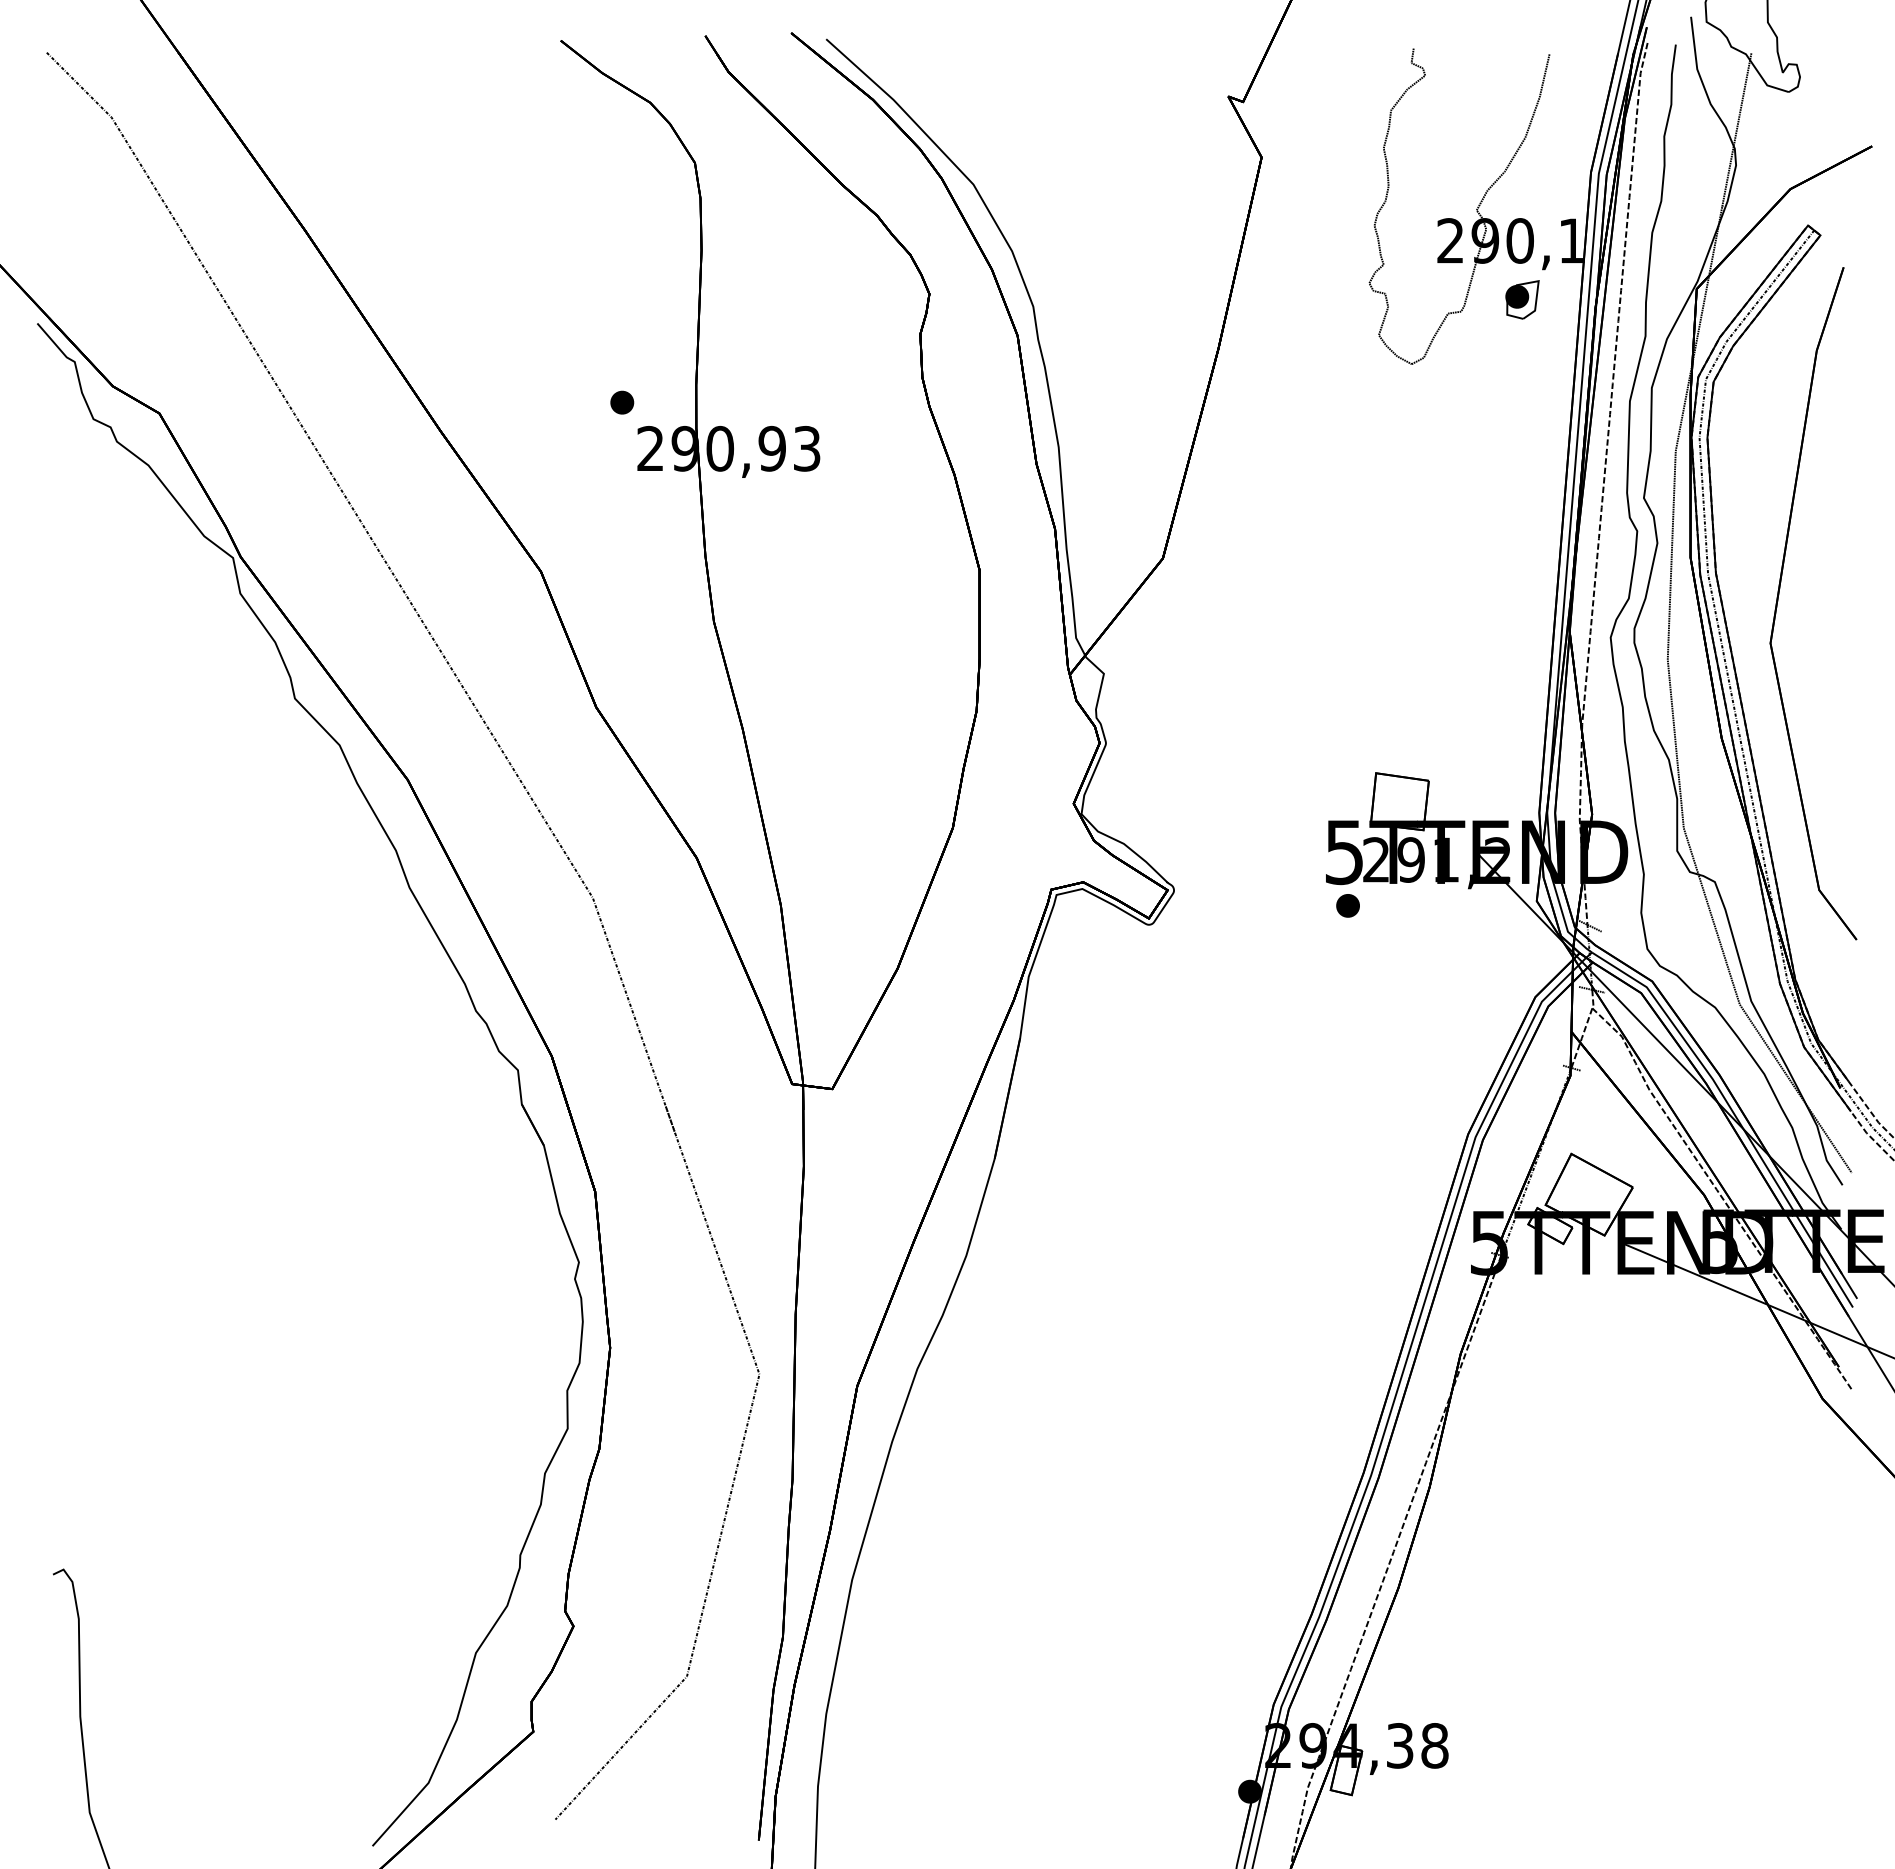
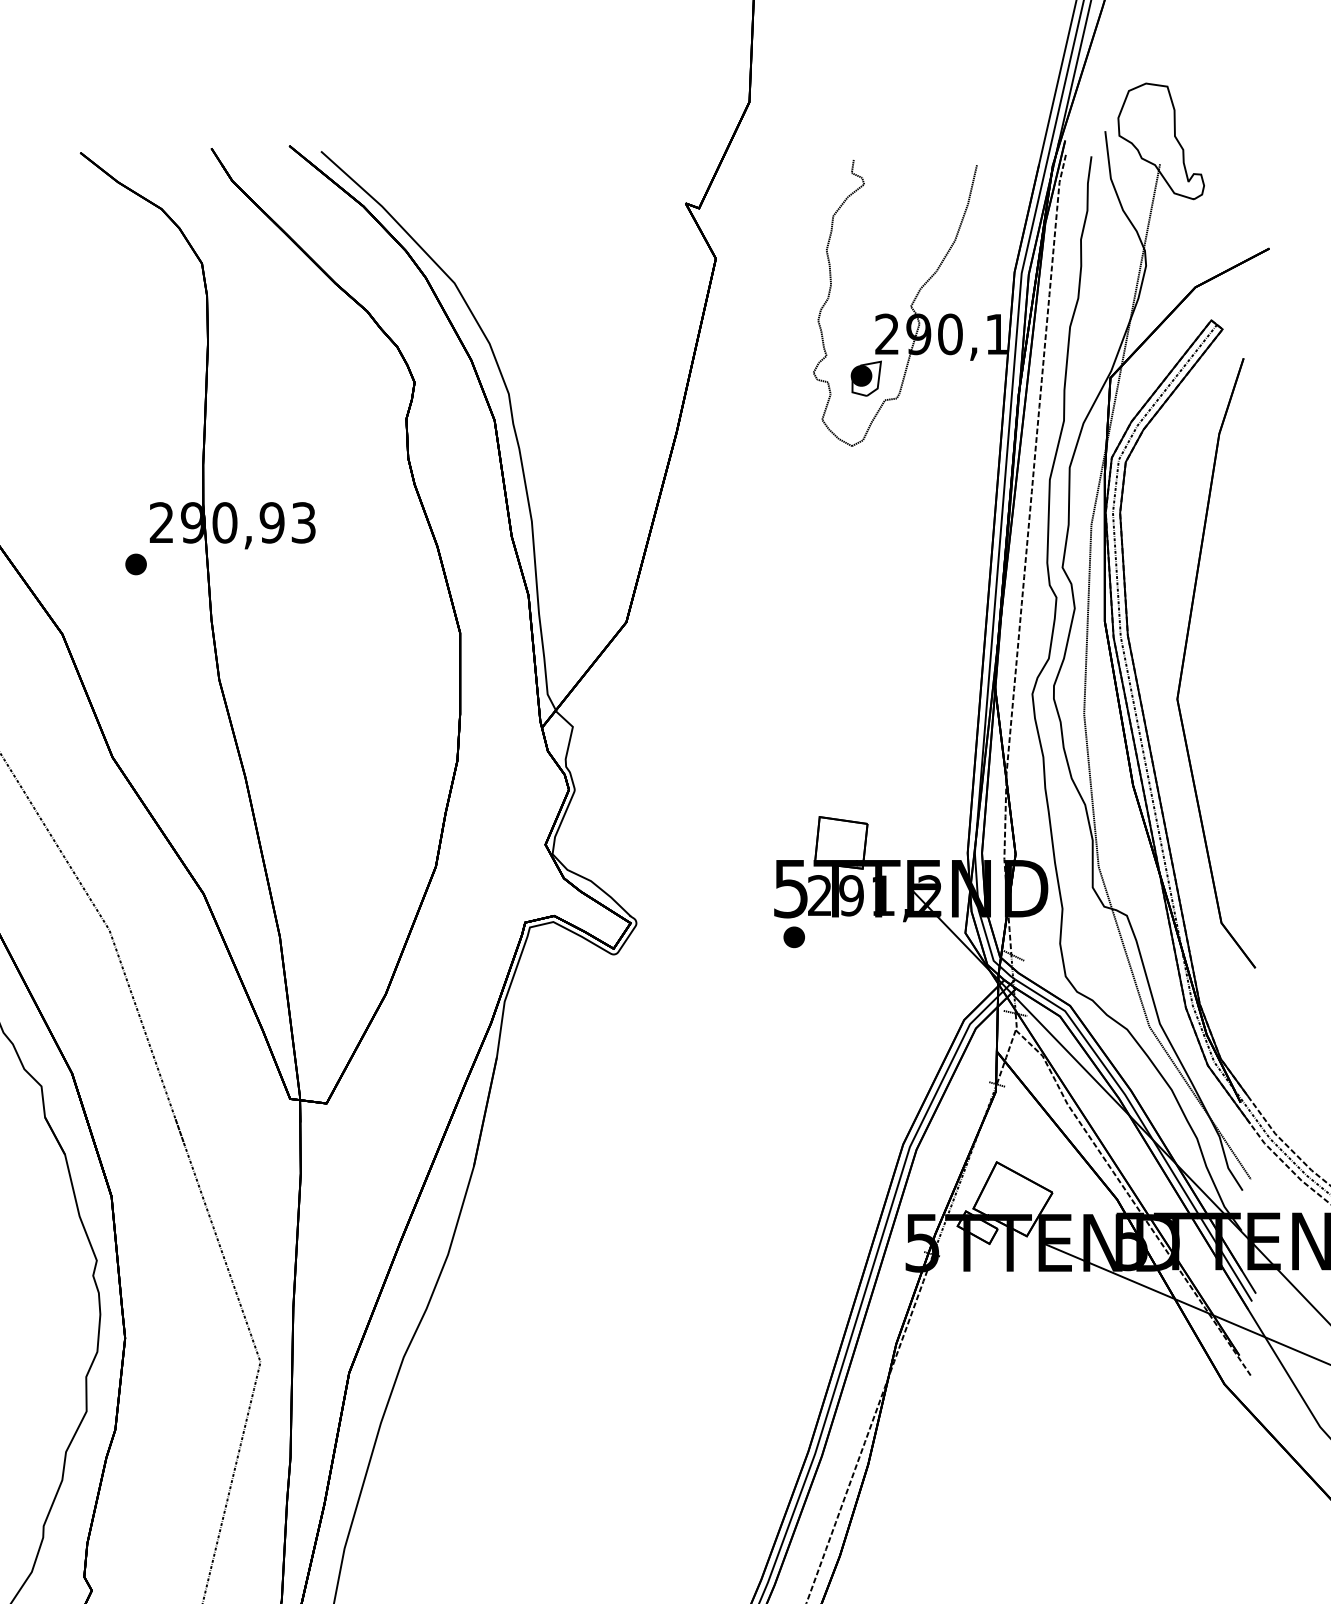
part: (1522, 299) -> (866, 378), moved
part: (622, 402) -> (136, 564), moved

